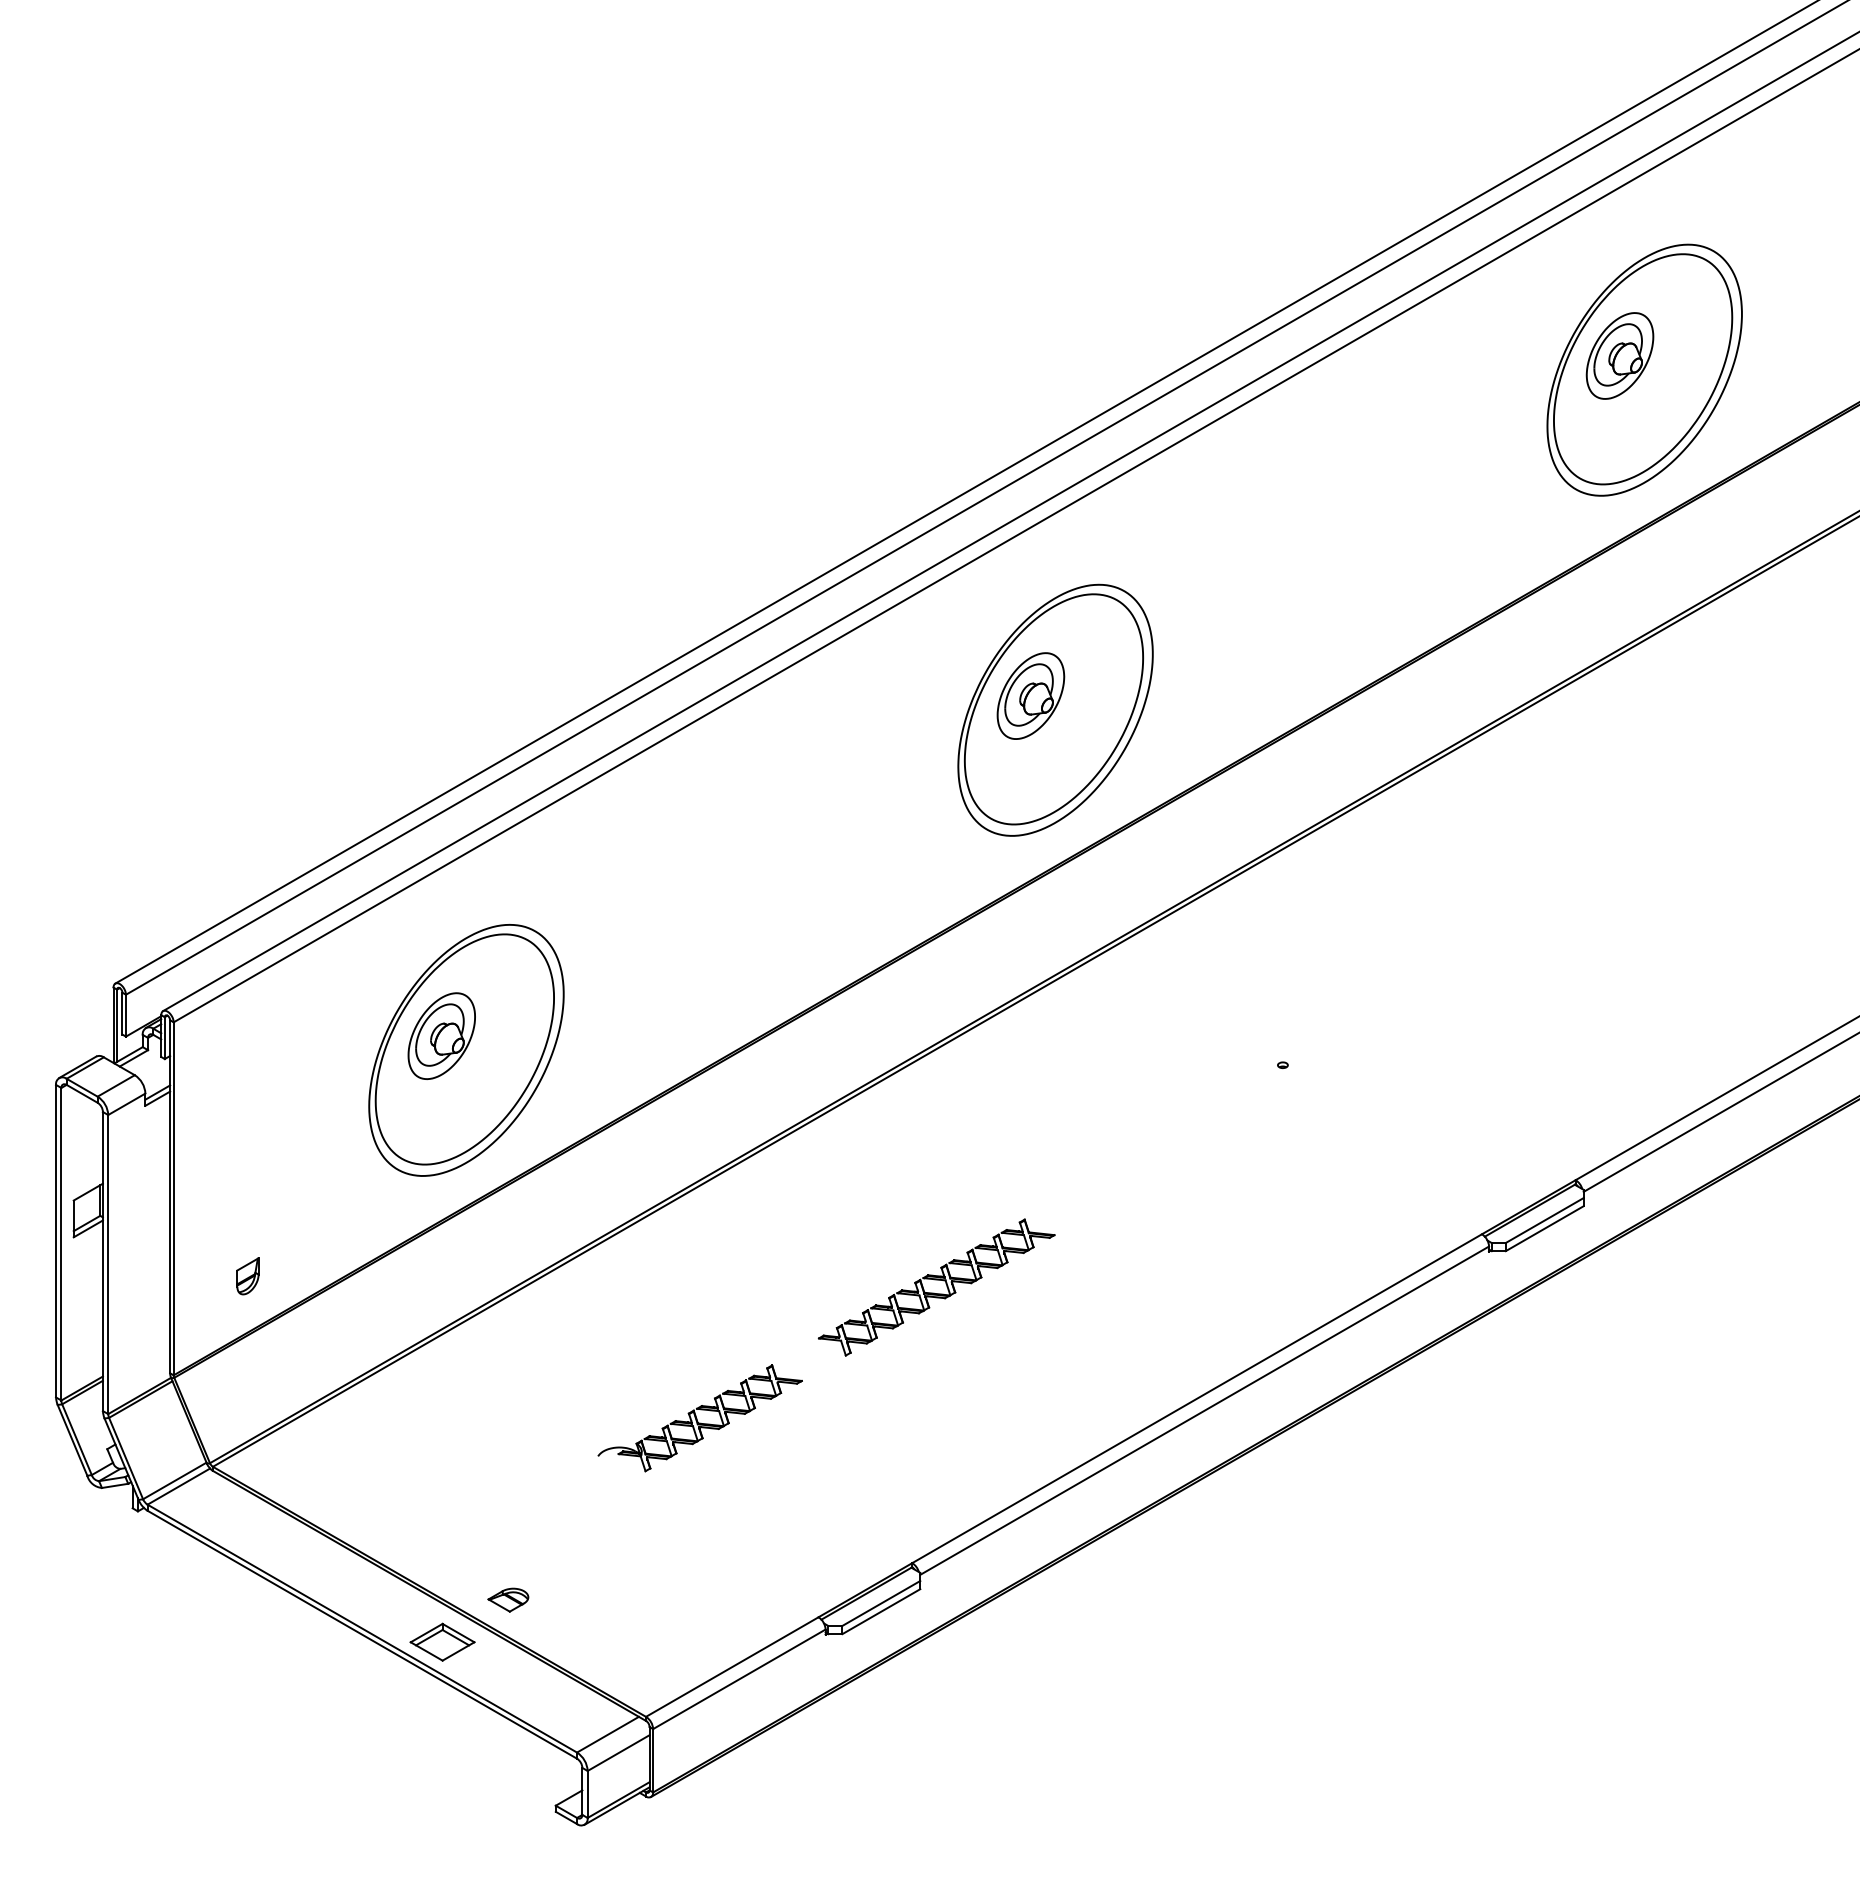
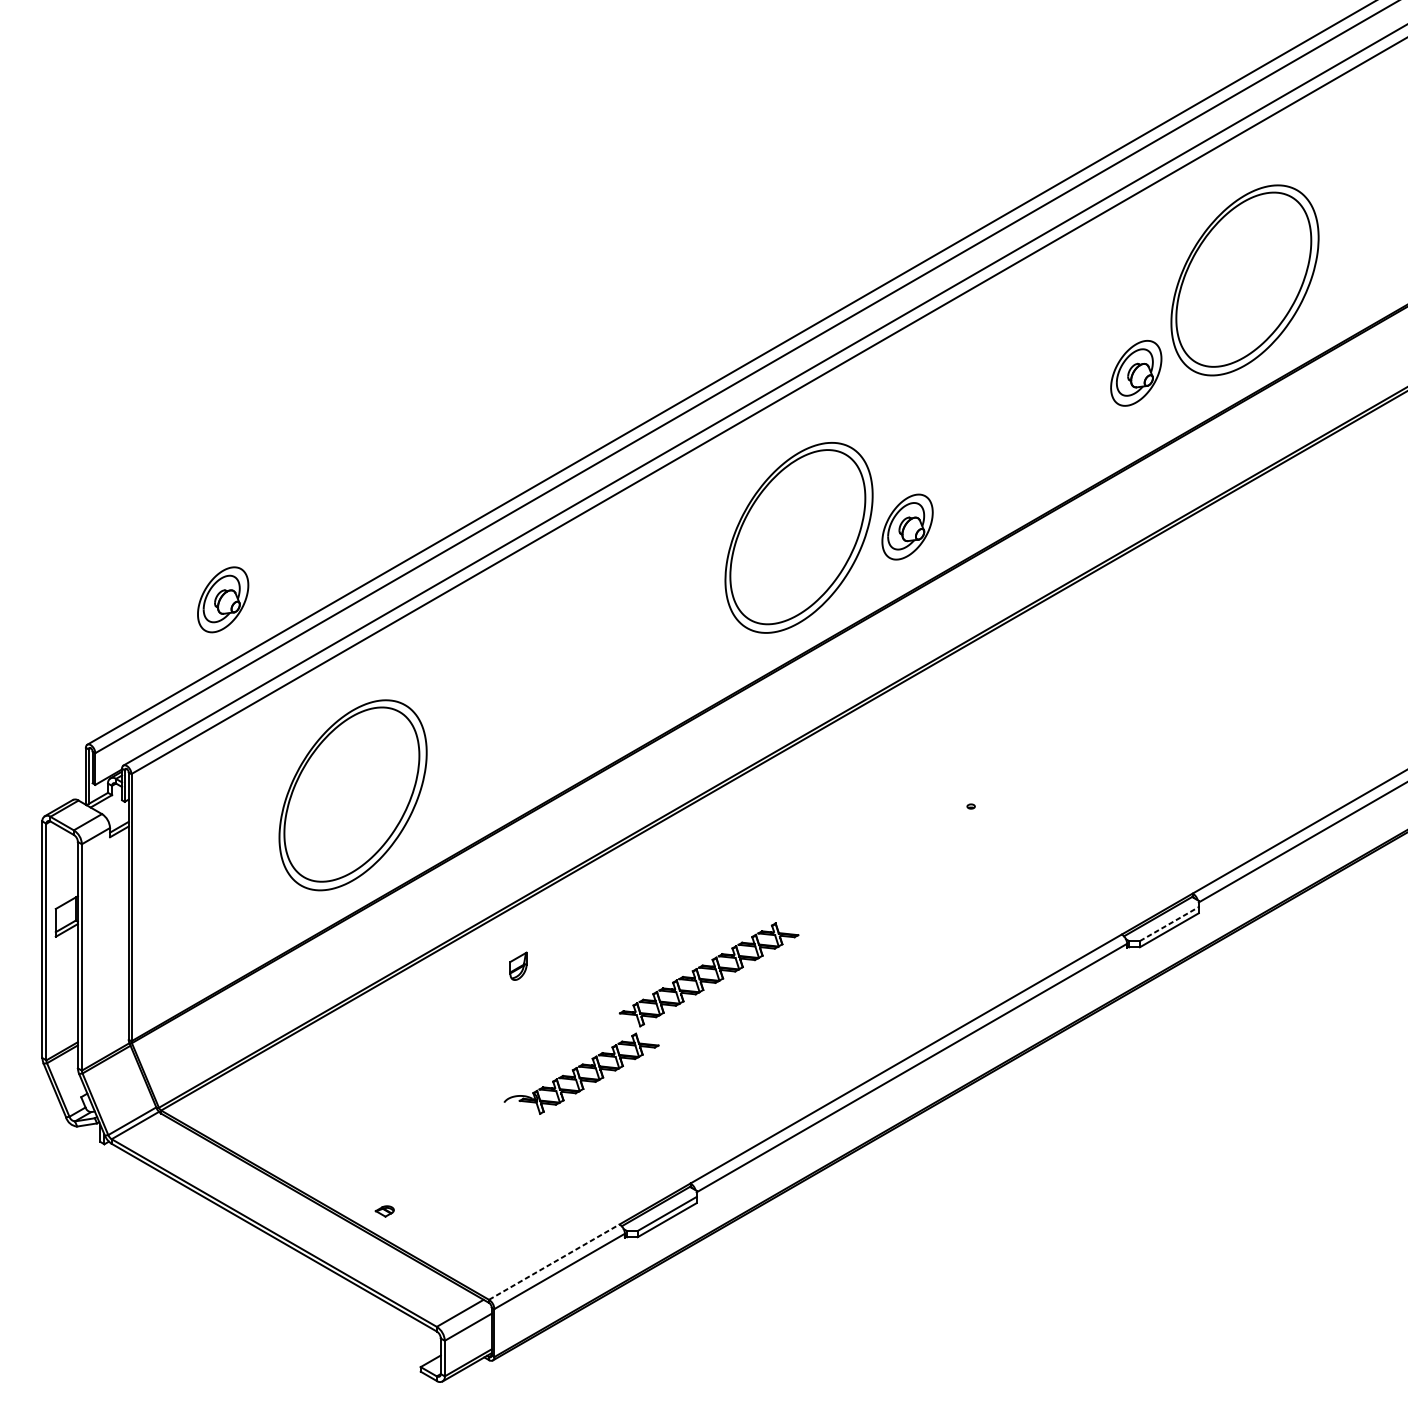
part: (1619, 355) -> (1135, 372), moved
part: (1030, 695) -> (907, 526), moved
part: (441, 1035) -> (222, 599), moved
line: (1544, 1220) -> (1169, 924), solid -> dashed
part: (247, 1276) -> (518, 966), moved
part: (699, 1418) -> (580, 1073), moved
part: (508, 1599) -> (384, 1210), size x0.6
part: (442, 1641) -> (334, 1242), removed
line: (732, 1667) -> (554, 1262), solid -> dashed

